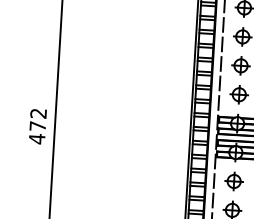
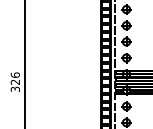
text: (36, 126) -> (14, 82), 472 -> 326

